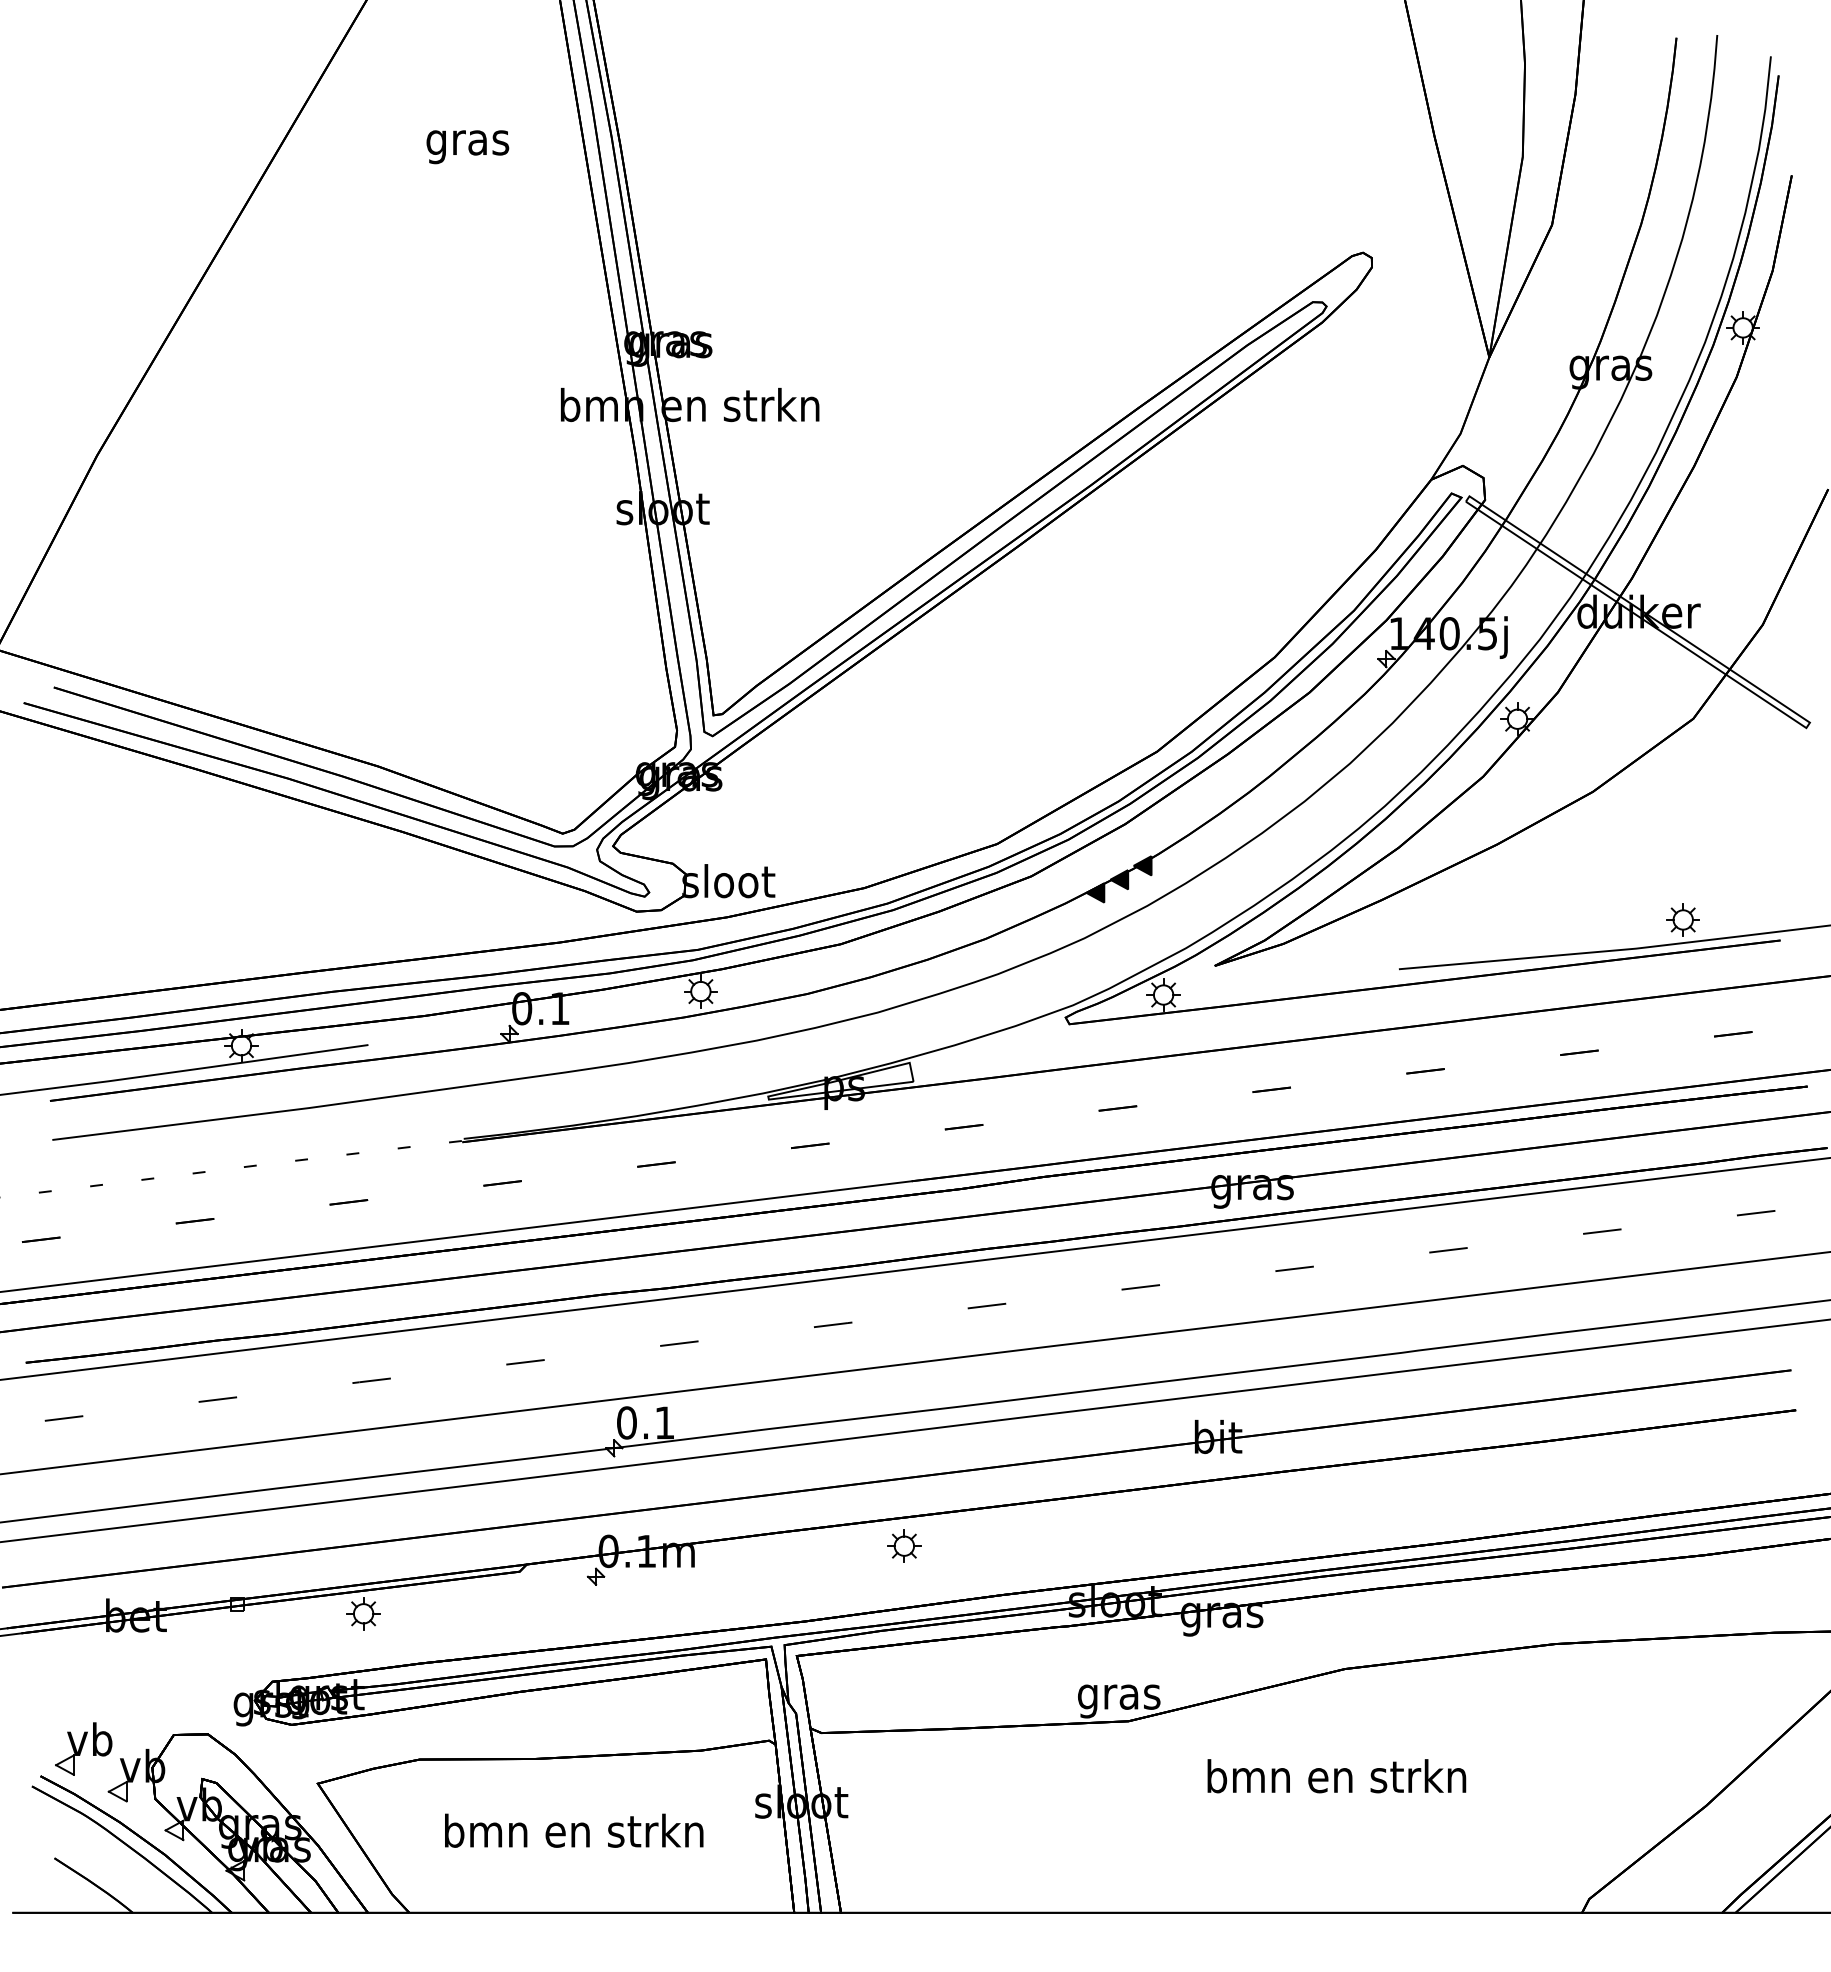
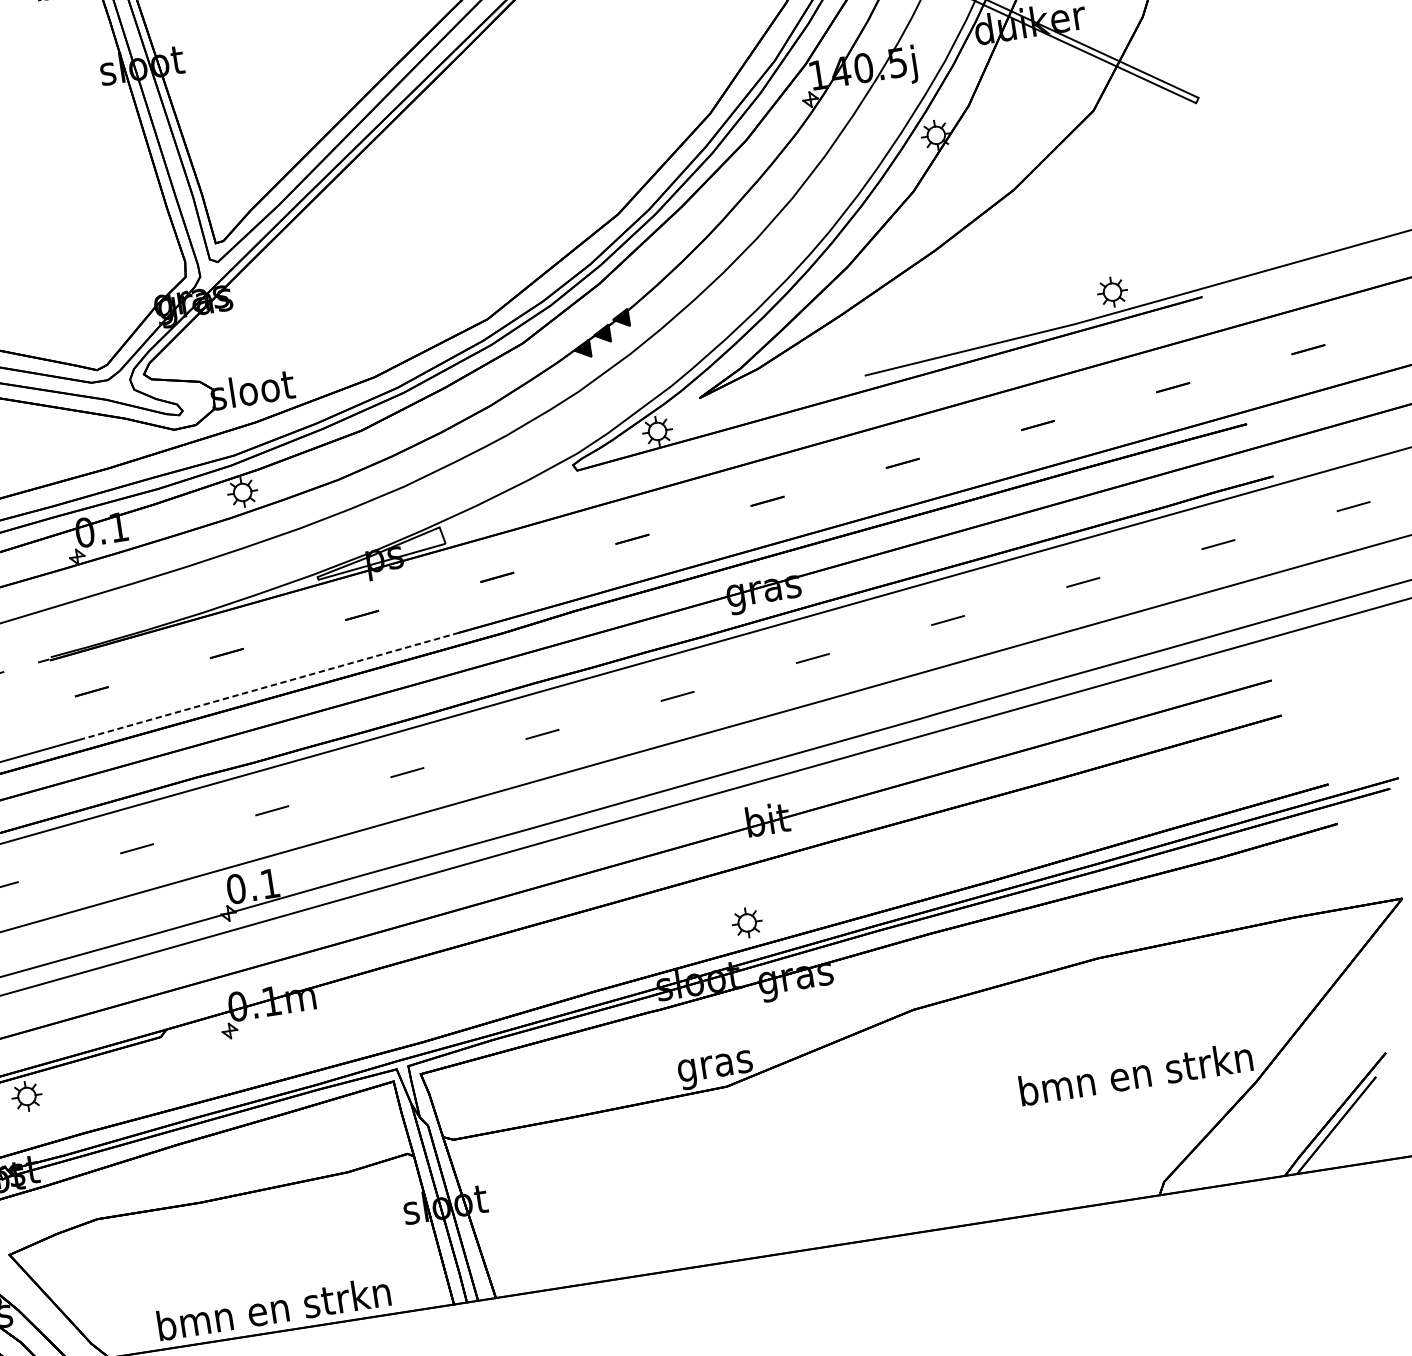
line: (696, 1207) -> (268, 686), solid -> dashed
part: (904, 1545) -> (747, 922), moved
text: (1336, 1776) -> (1135, 1074), moved
text: (574, 1830) -> (274, 1308), moved

